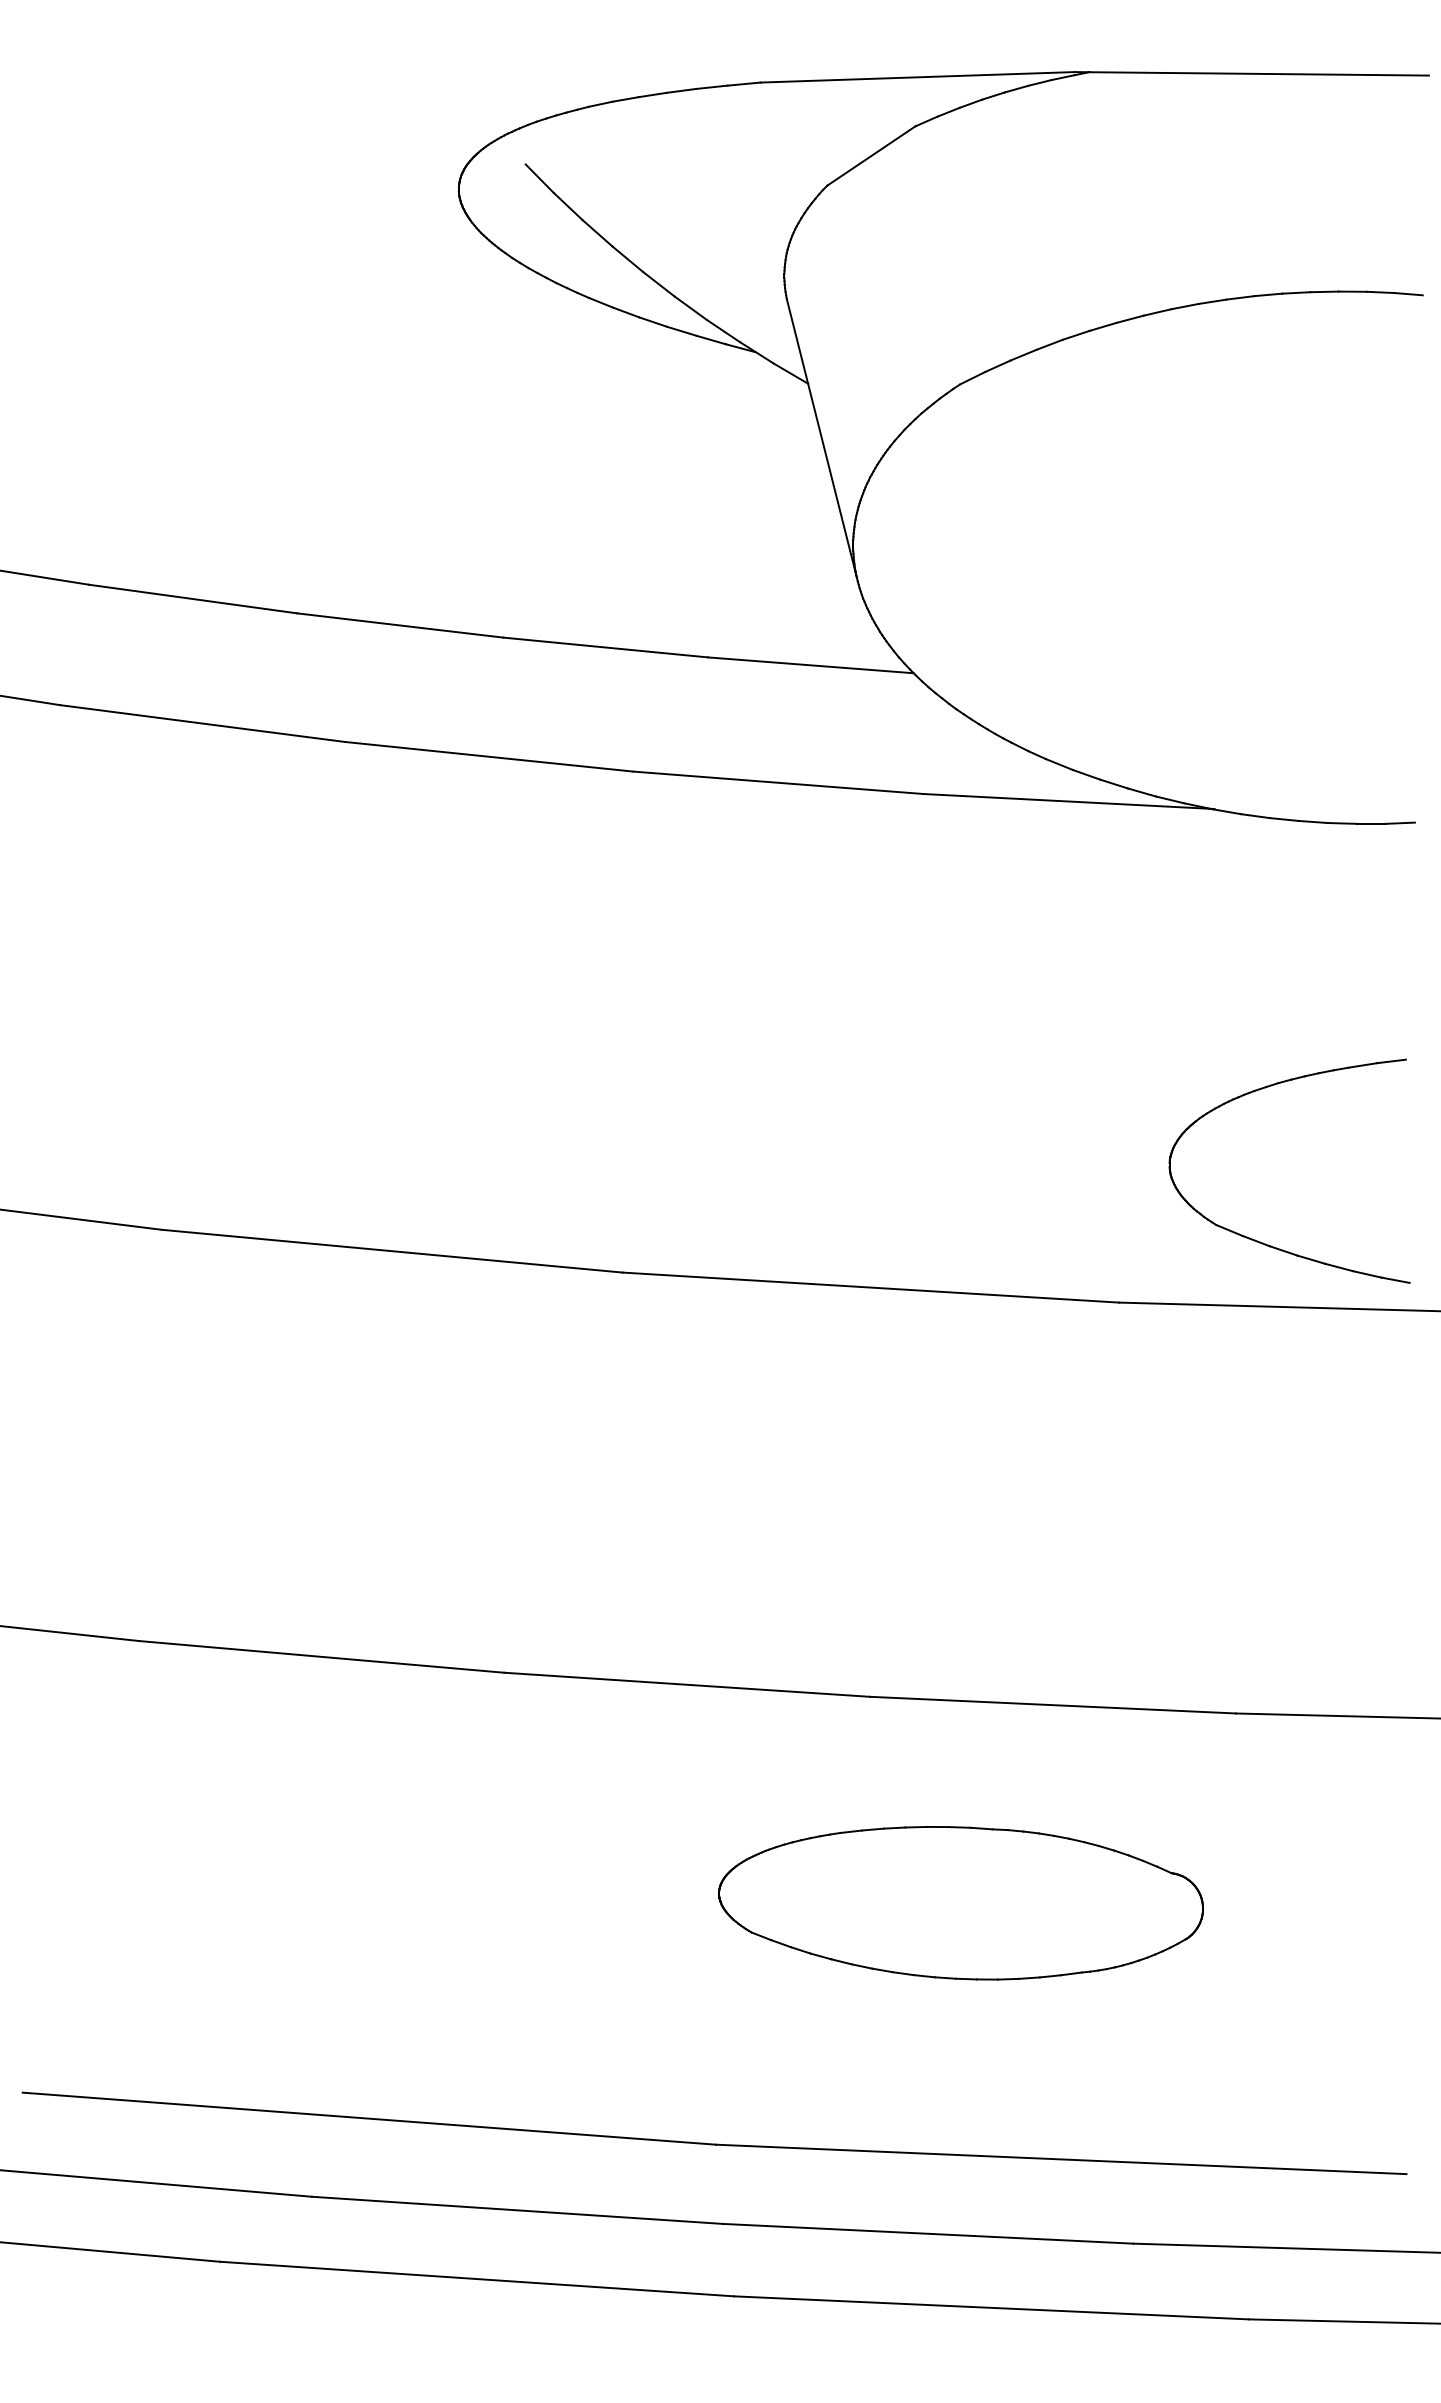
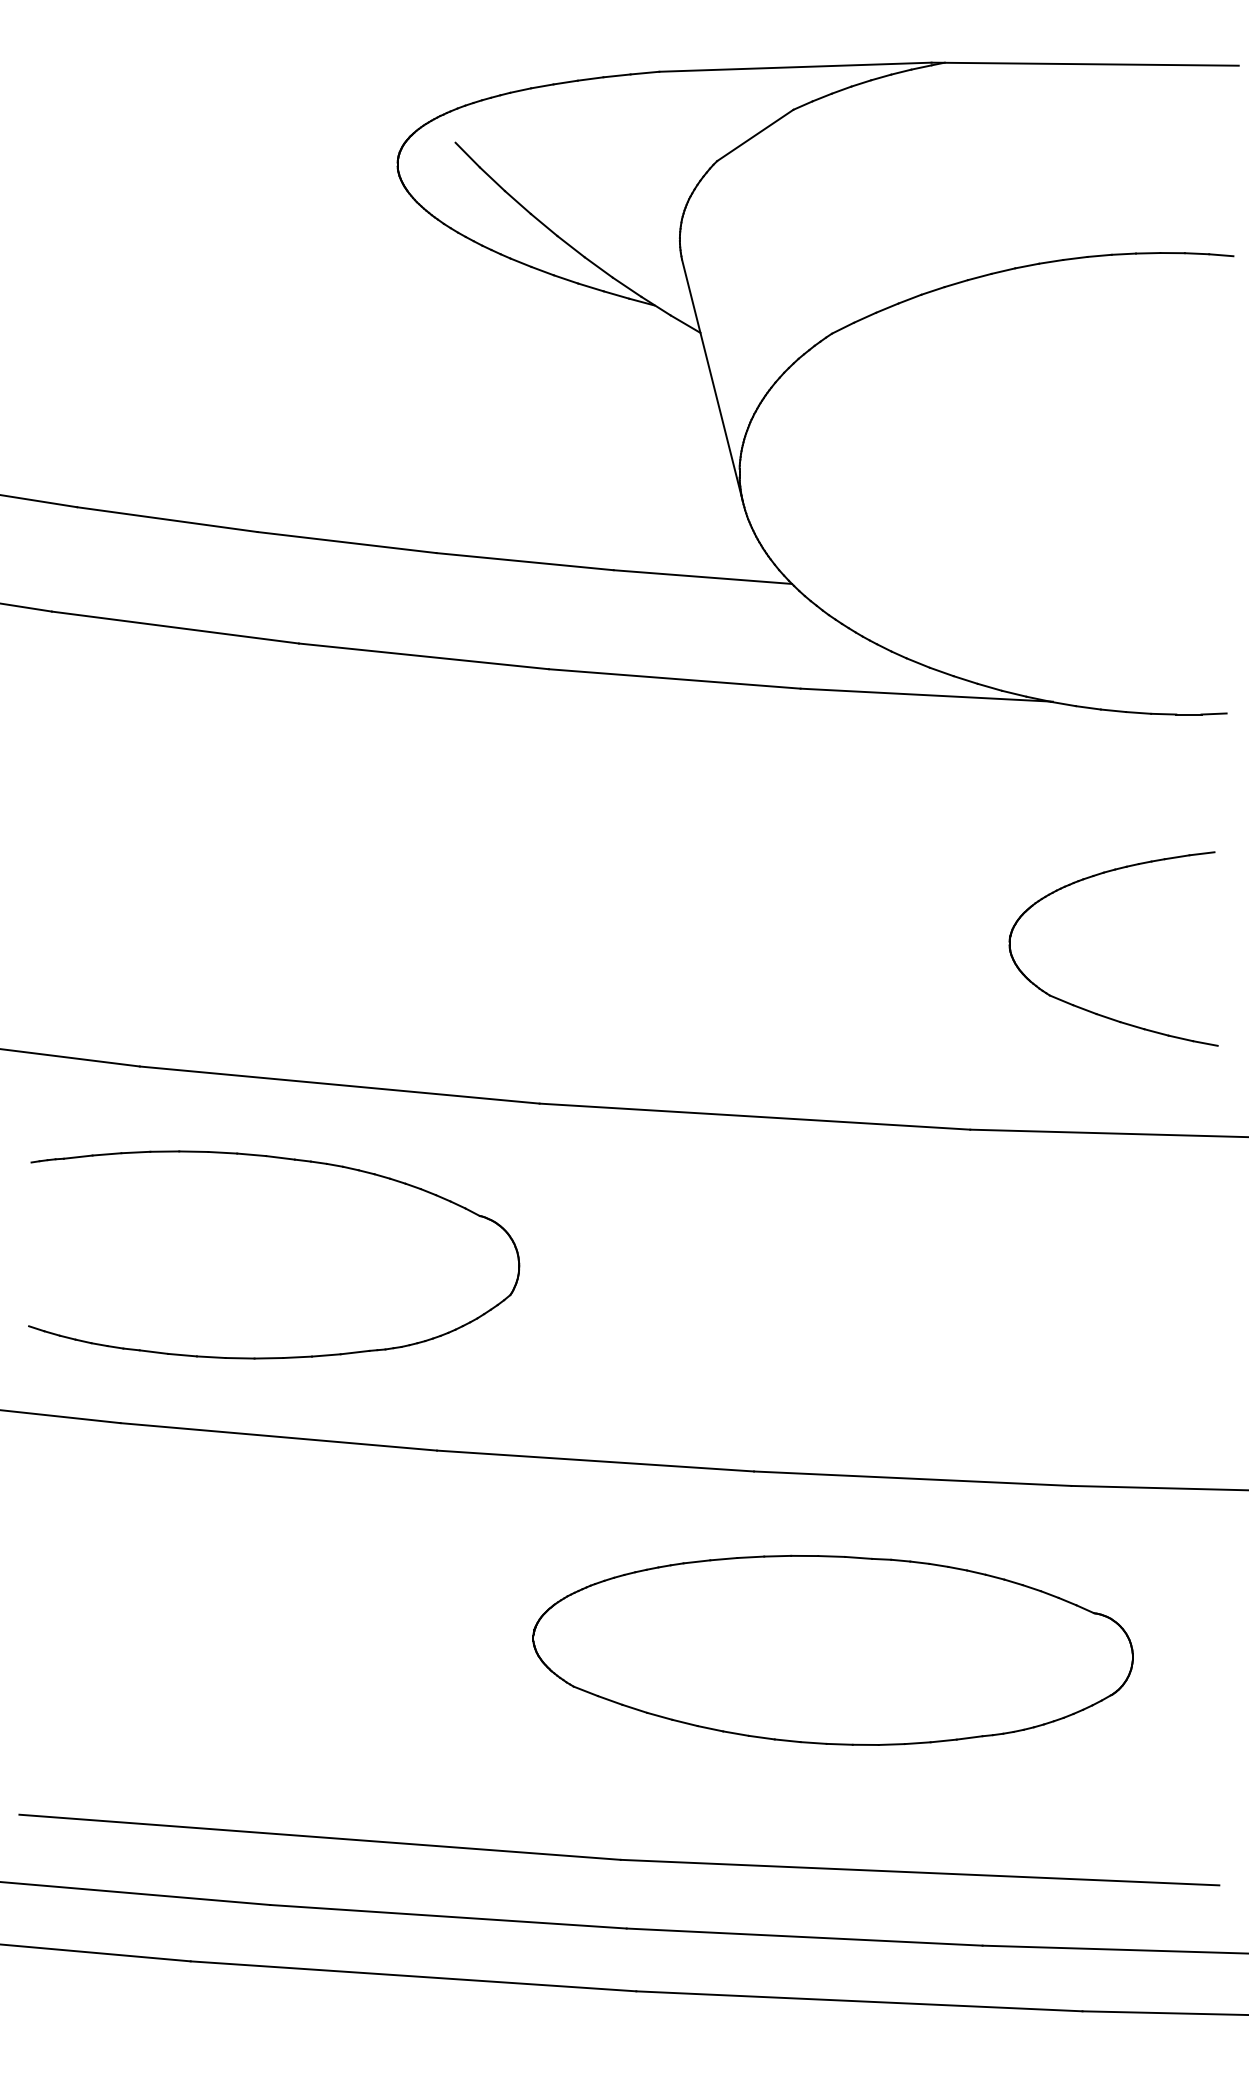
part: (1263, 1242) -> (1090, 1010), moved
part: (332, 1337) -> (288, 1159), added
part: (960, 1903) -> (832, 1650), size x1.43

